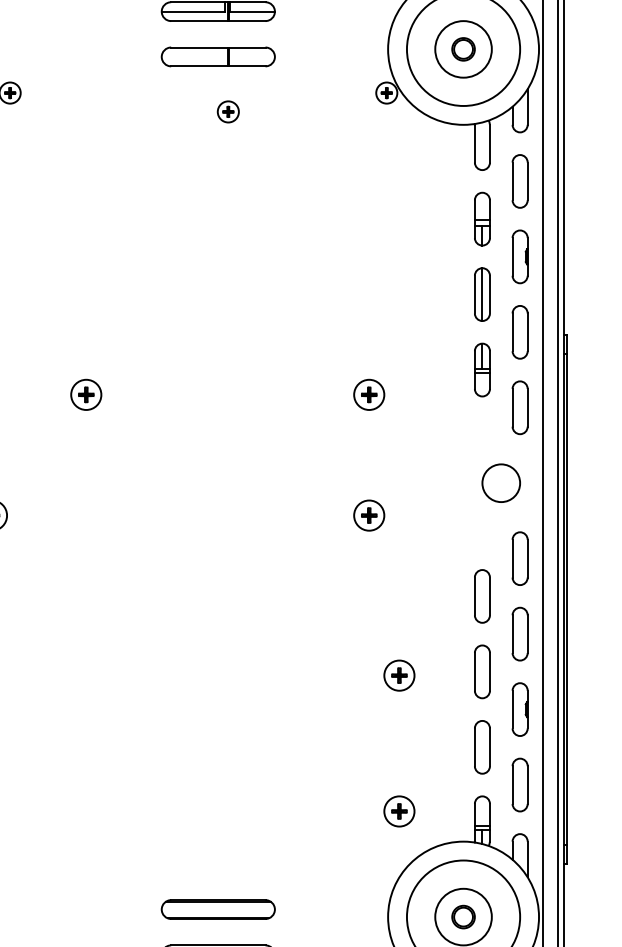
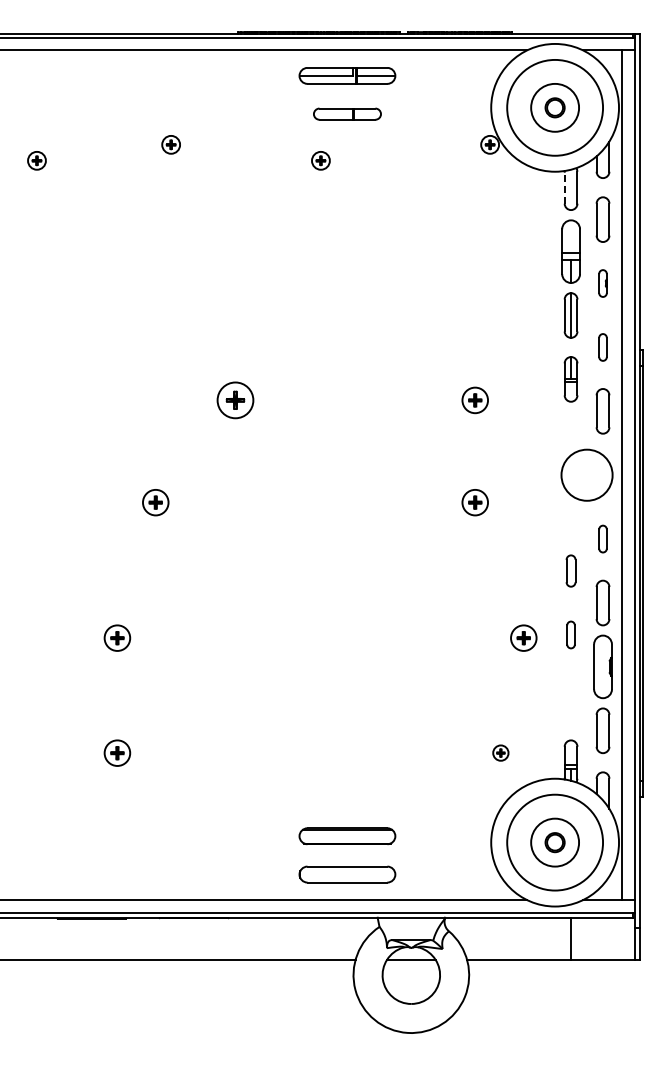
part: (218, 56) -> (347, 113), size x0.7
part: (227, 111) -> (320, 160), moved
line: (474, 143) -> (564, 187), solid -> dashed
part: (481, 219) -> (570, 251), size x1.4
part: (519, 256) -> (602, 283), size x0.6
part: (519, 332) -> (602, 347), size x0.6
part: (86, 394) -> (235, 400), size x1.4
circle: (501, 483) -> (587, 475), size x1.6
part: (519, 557) -> (602, 538), size x0.6
part: (481, 595) -> (570, 570), size x0.7
part: (481, 671) -> (570, 634), size x0.6
part: (399, 674) -> (523, 637), moved
part: (519, 709) -> (602, 666), size x1.4
part: (481, 746) -> (570, 698), removed
part: (399, 810) -> (500, 752), size x0.6

